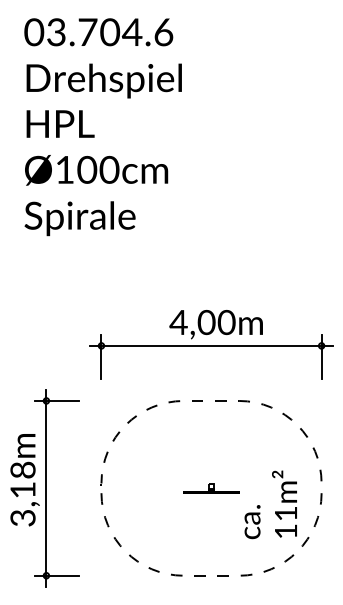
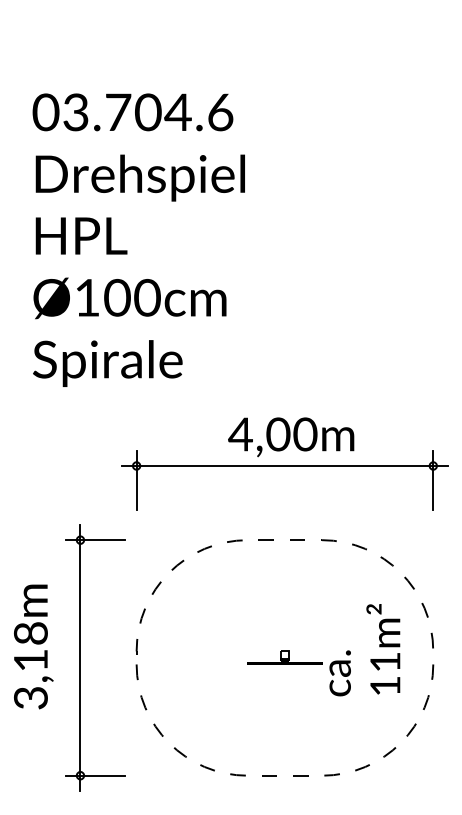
text: (102, 126) -> (138, 239), moved
part: (46, 488) -> (80, 657), moved
text: (270, 505) -> (364, 650), moved

